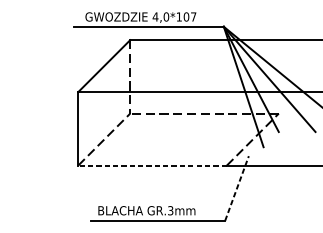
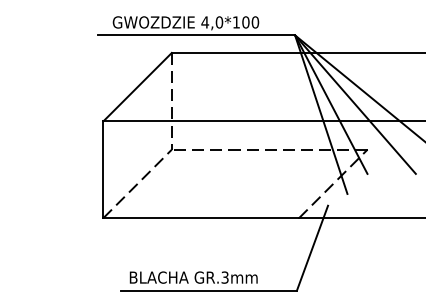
text: (193, 17) -> (255, 22), 4,0*107 -> 4,0*100
line: (152, 165) -> (201, 218), dashed -> solid
line: (237, 187) -> (312, 247), dashed -> solid

